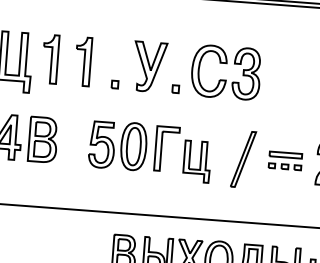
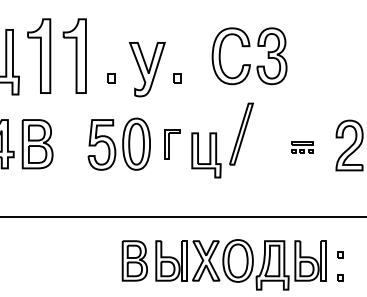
part: (49, 59) -> (38, 56), size x1.4
part: (82, 61) -> (74, 56), size x1.4
part: (149, 66) -> (147, 69), moved
part: (225, 80) -> (249, 64), moved
part: (166, 148) -> (172, 143), size x0.6
part: (243, 158) -> (241, 133), moved
part: (285, 160) -> (302, 146), size x0.6

